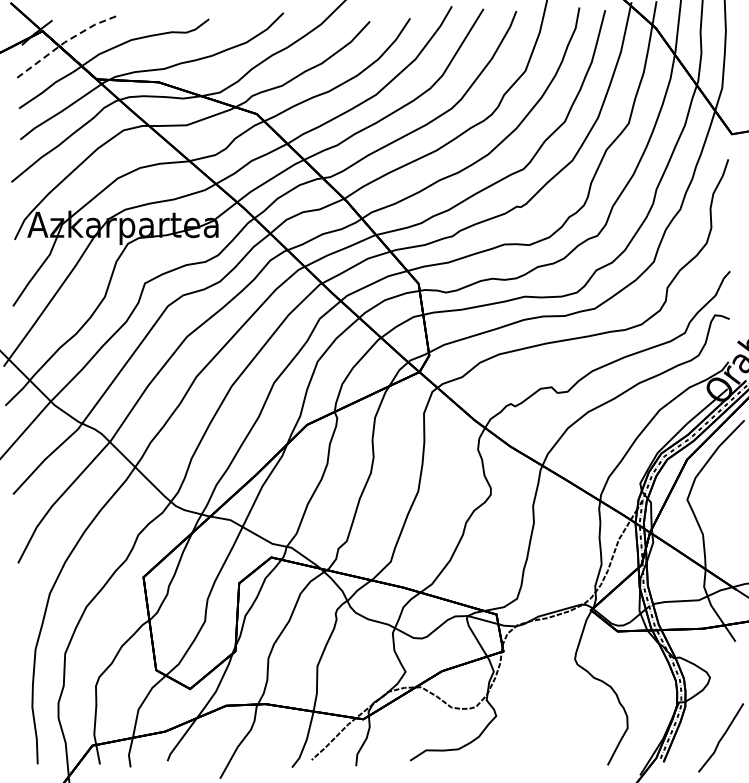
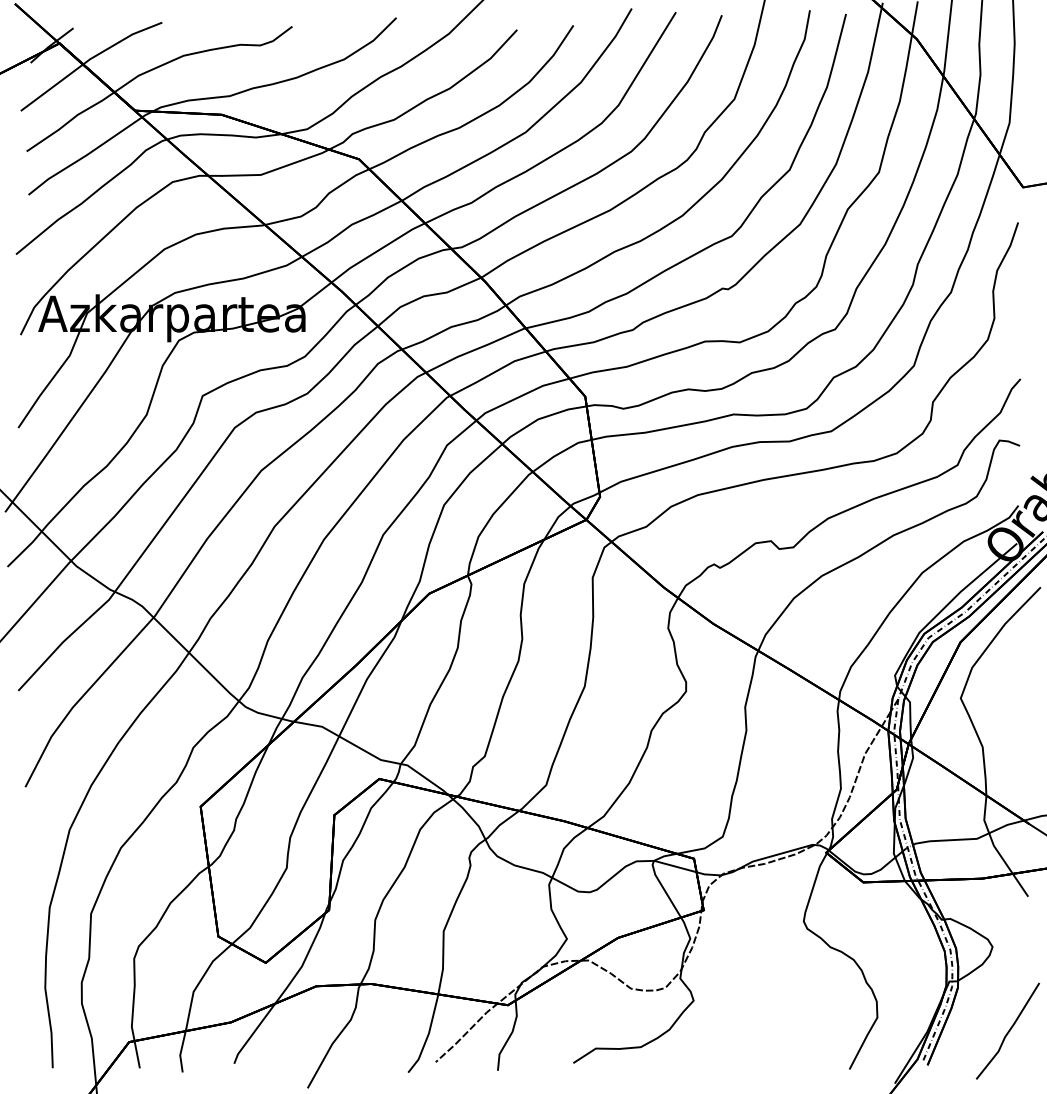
line: (63, 43) -> (88, 60), dashed -> solid

